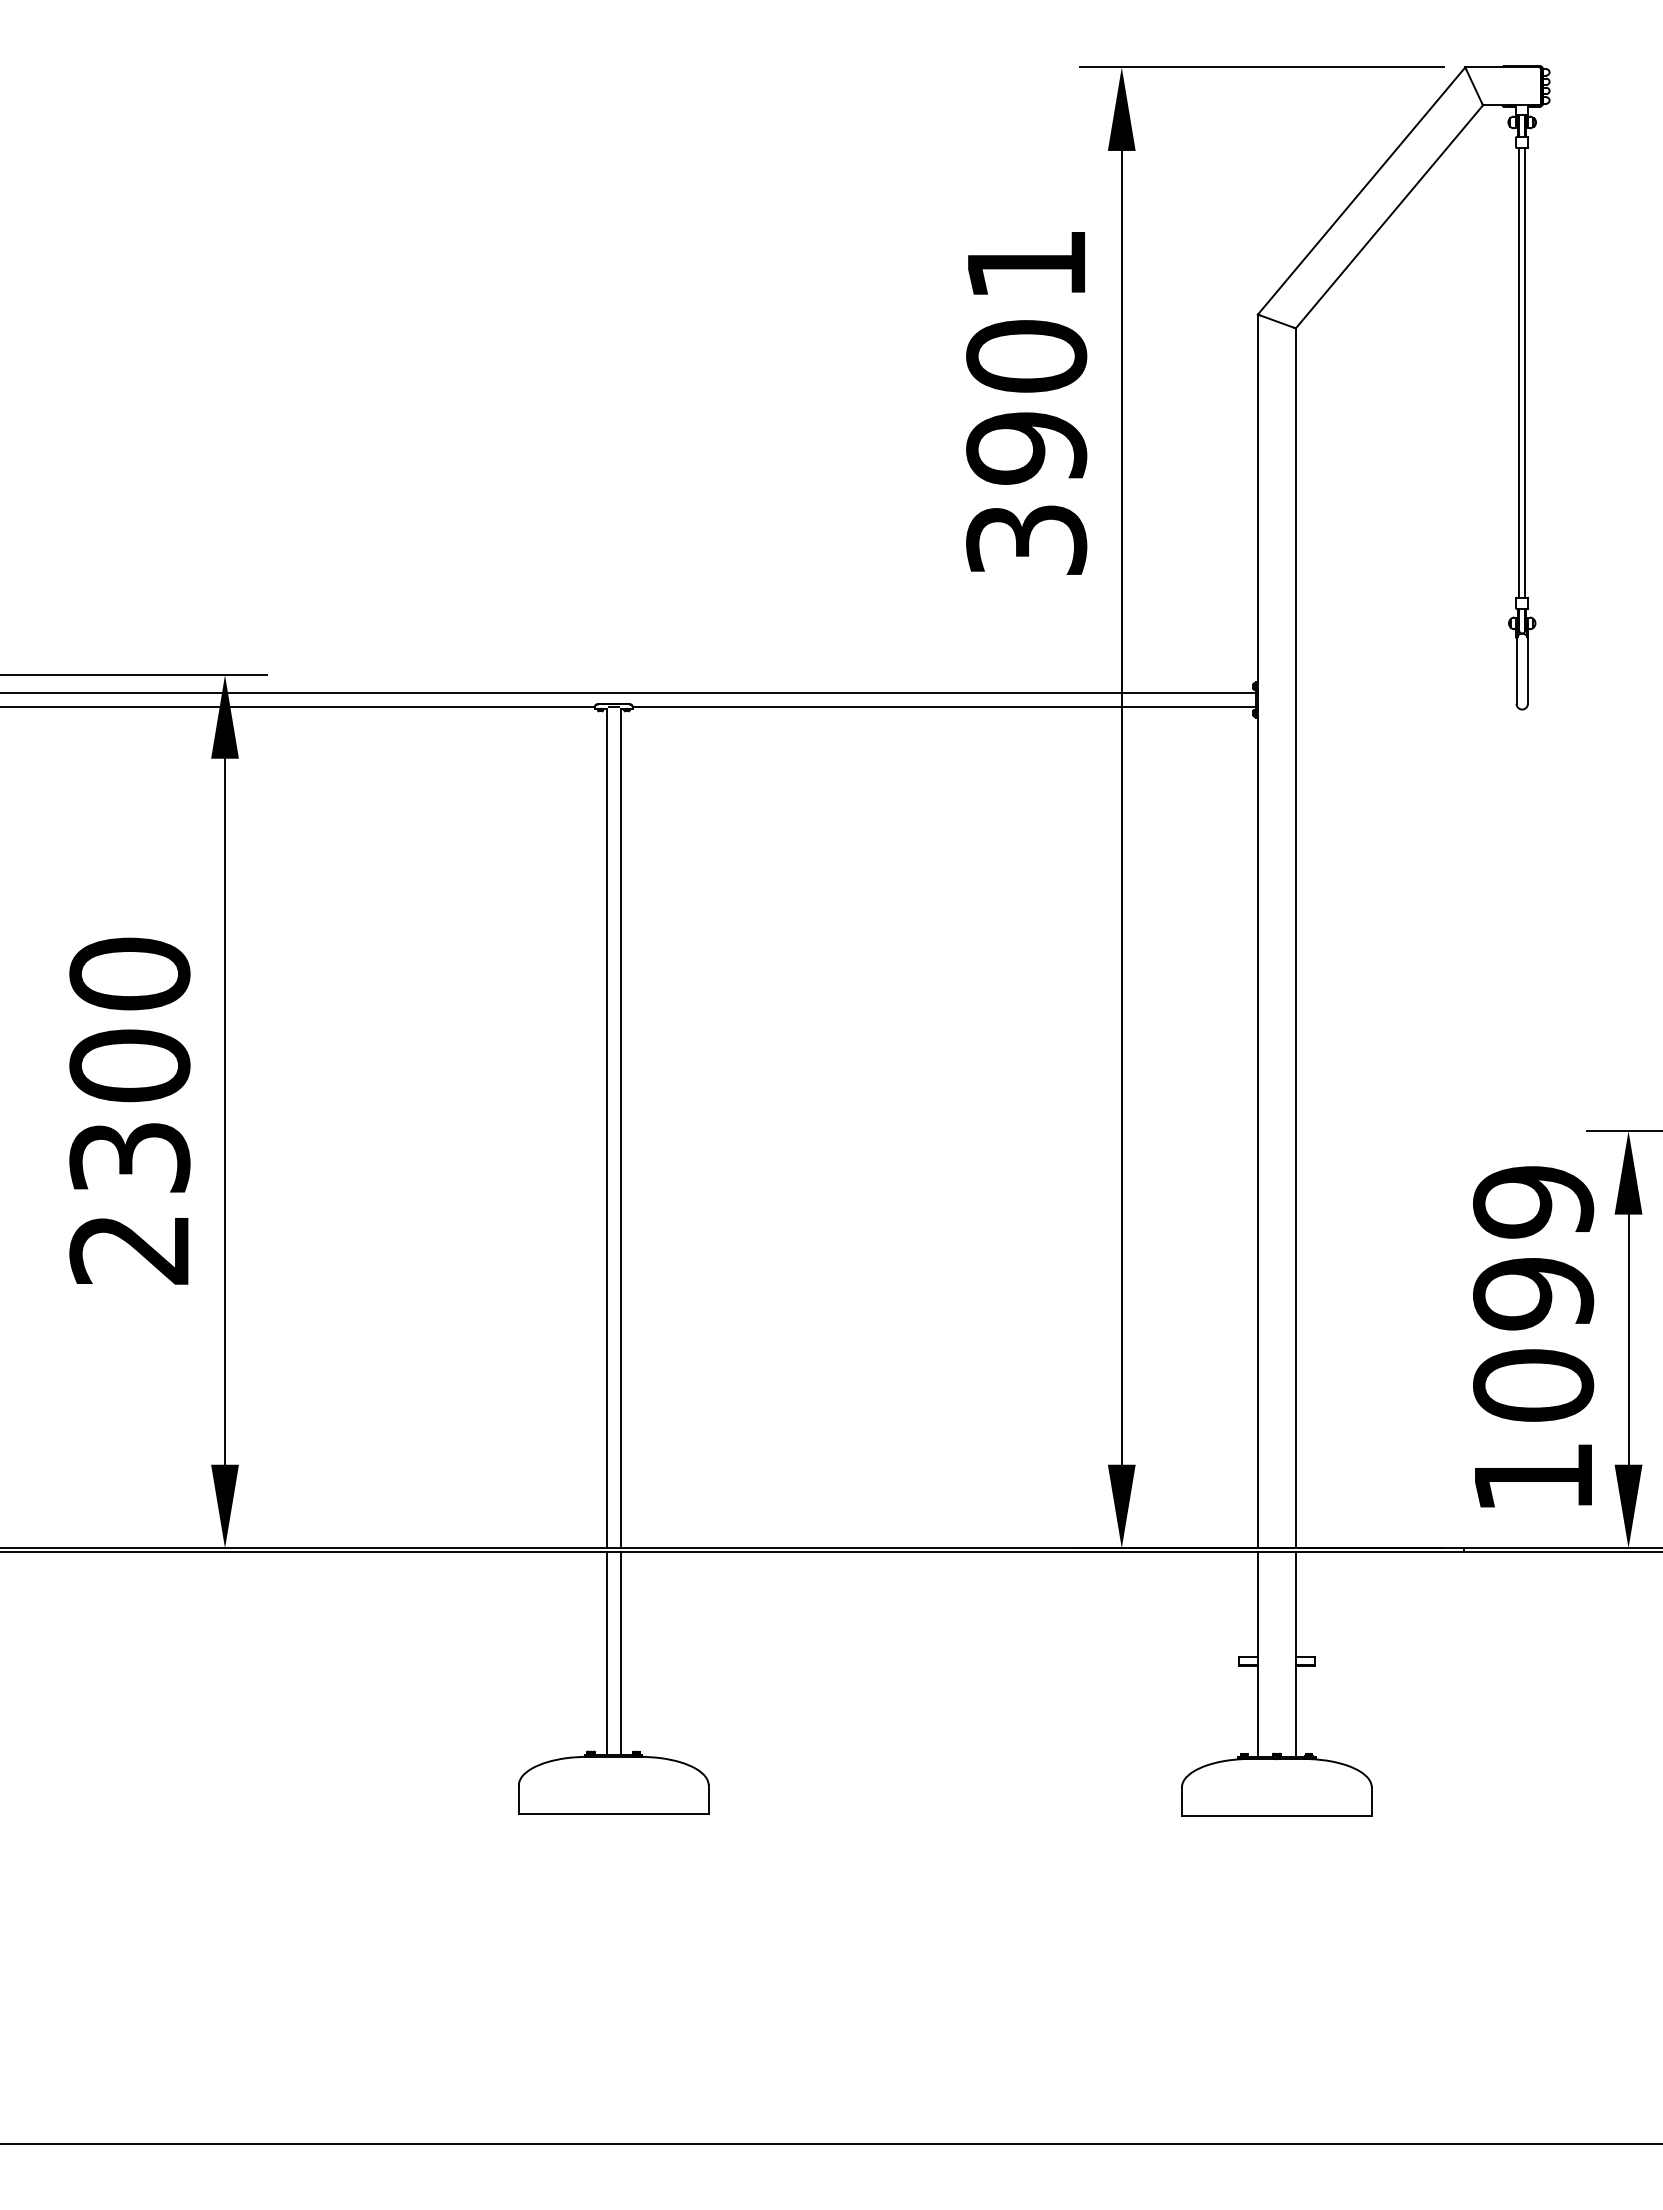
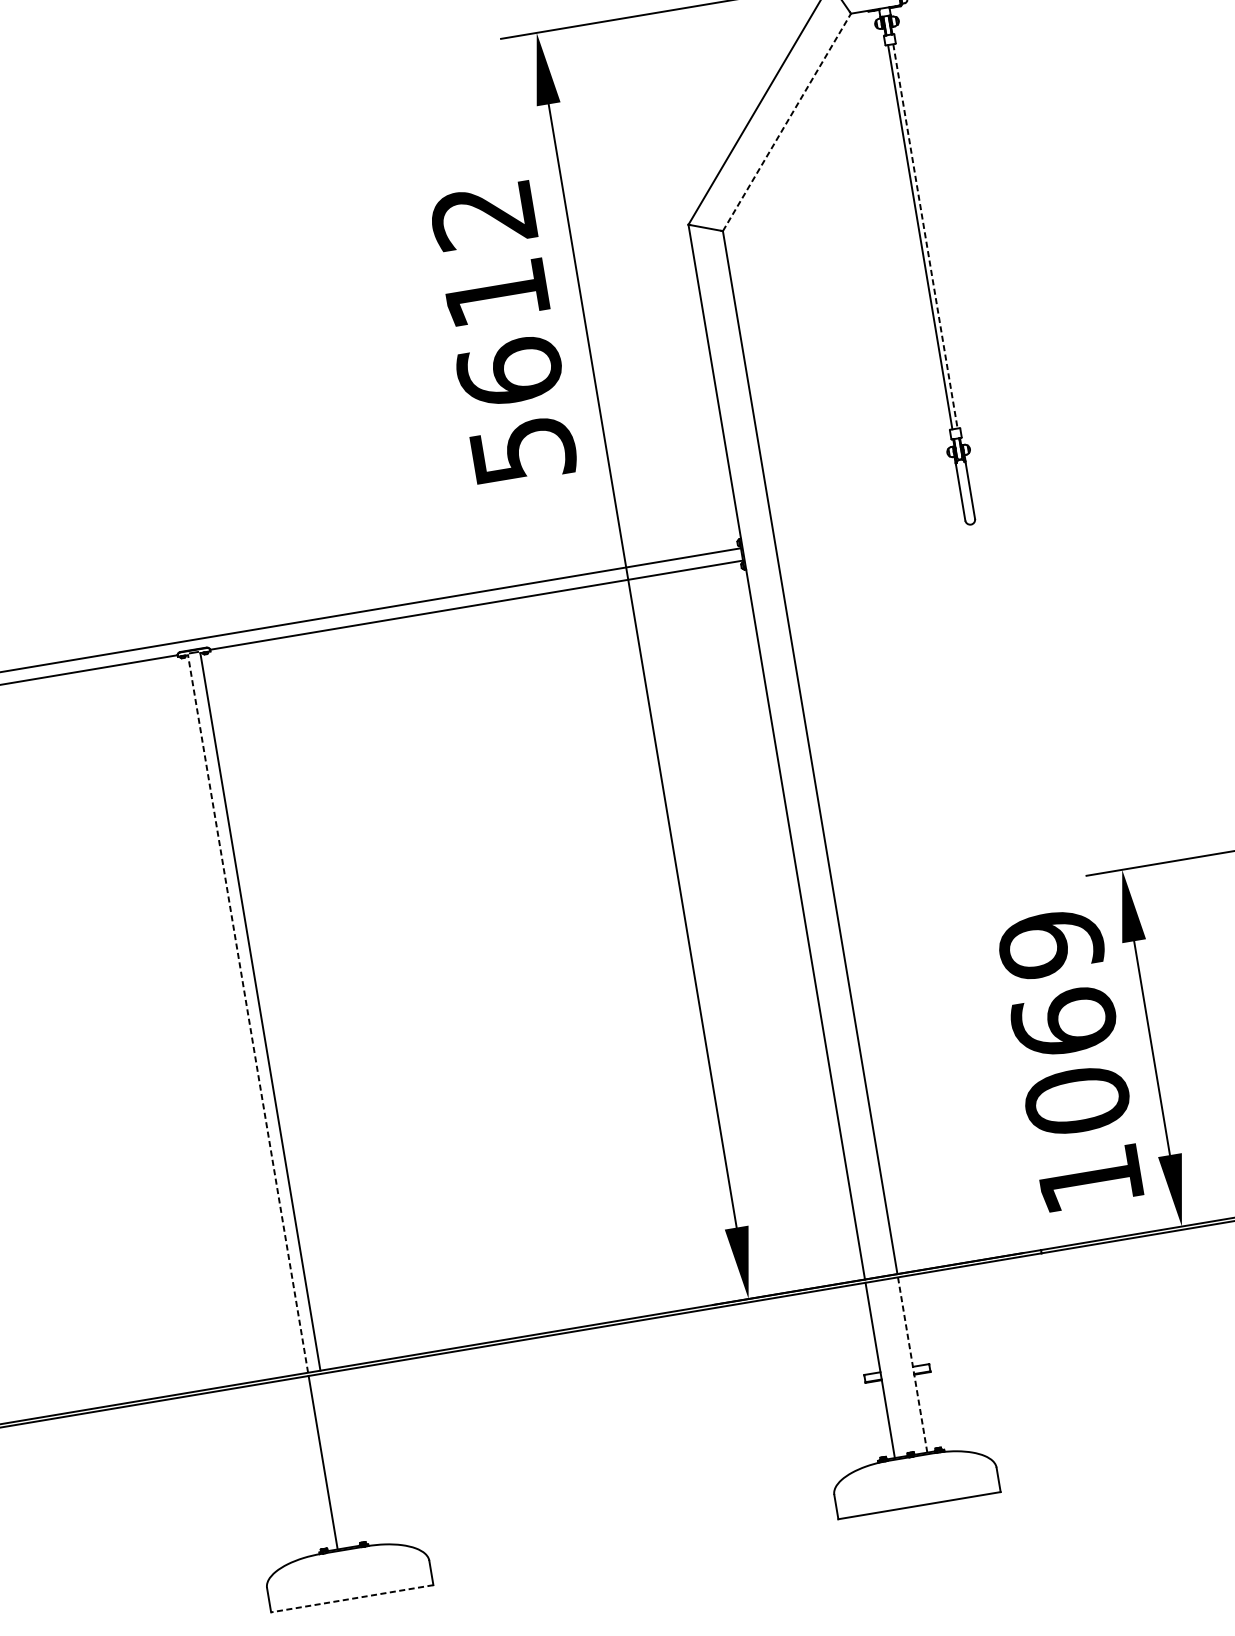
line: (1389, 216) -> (786, 122), solid -> dashed
line: (1525, 372) -> (925, 235), solid -> dashed
text: (1026, 403) -> (503, 333), 3901 -> 5612
line: (606, 1128) -> (247, 1013), solid -> dashed
text: (1533, 1293) -> (1064, 1022), 1099 -> 1069
line: (620, 1653) -> (335, 1460), removed
line: (1295, 1654) -> (912, 1365), solid -> dashed
line: (613, 1813) -> (351, 1598), solid -> dashed

